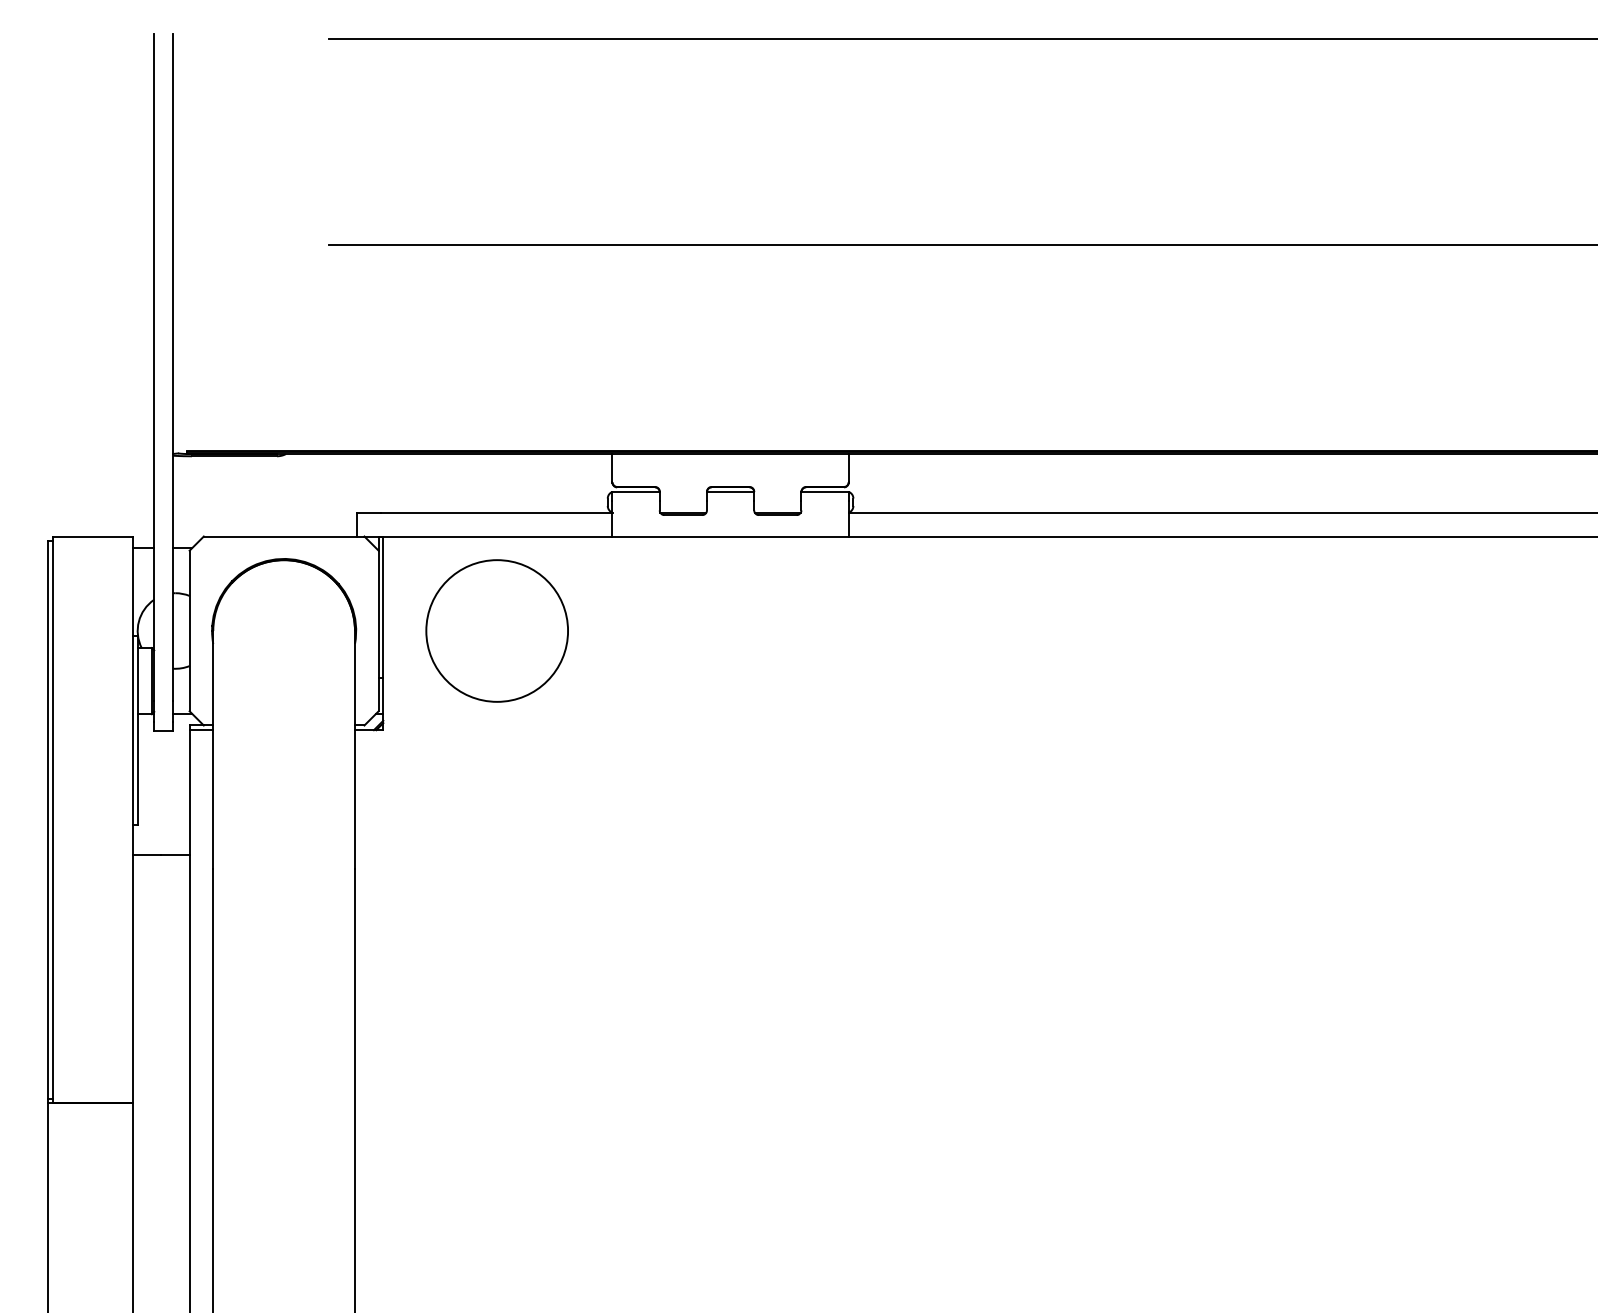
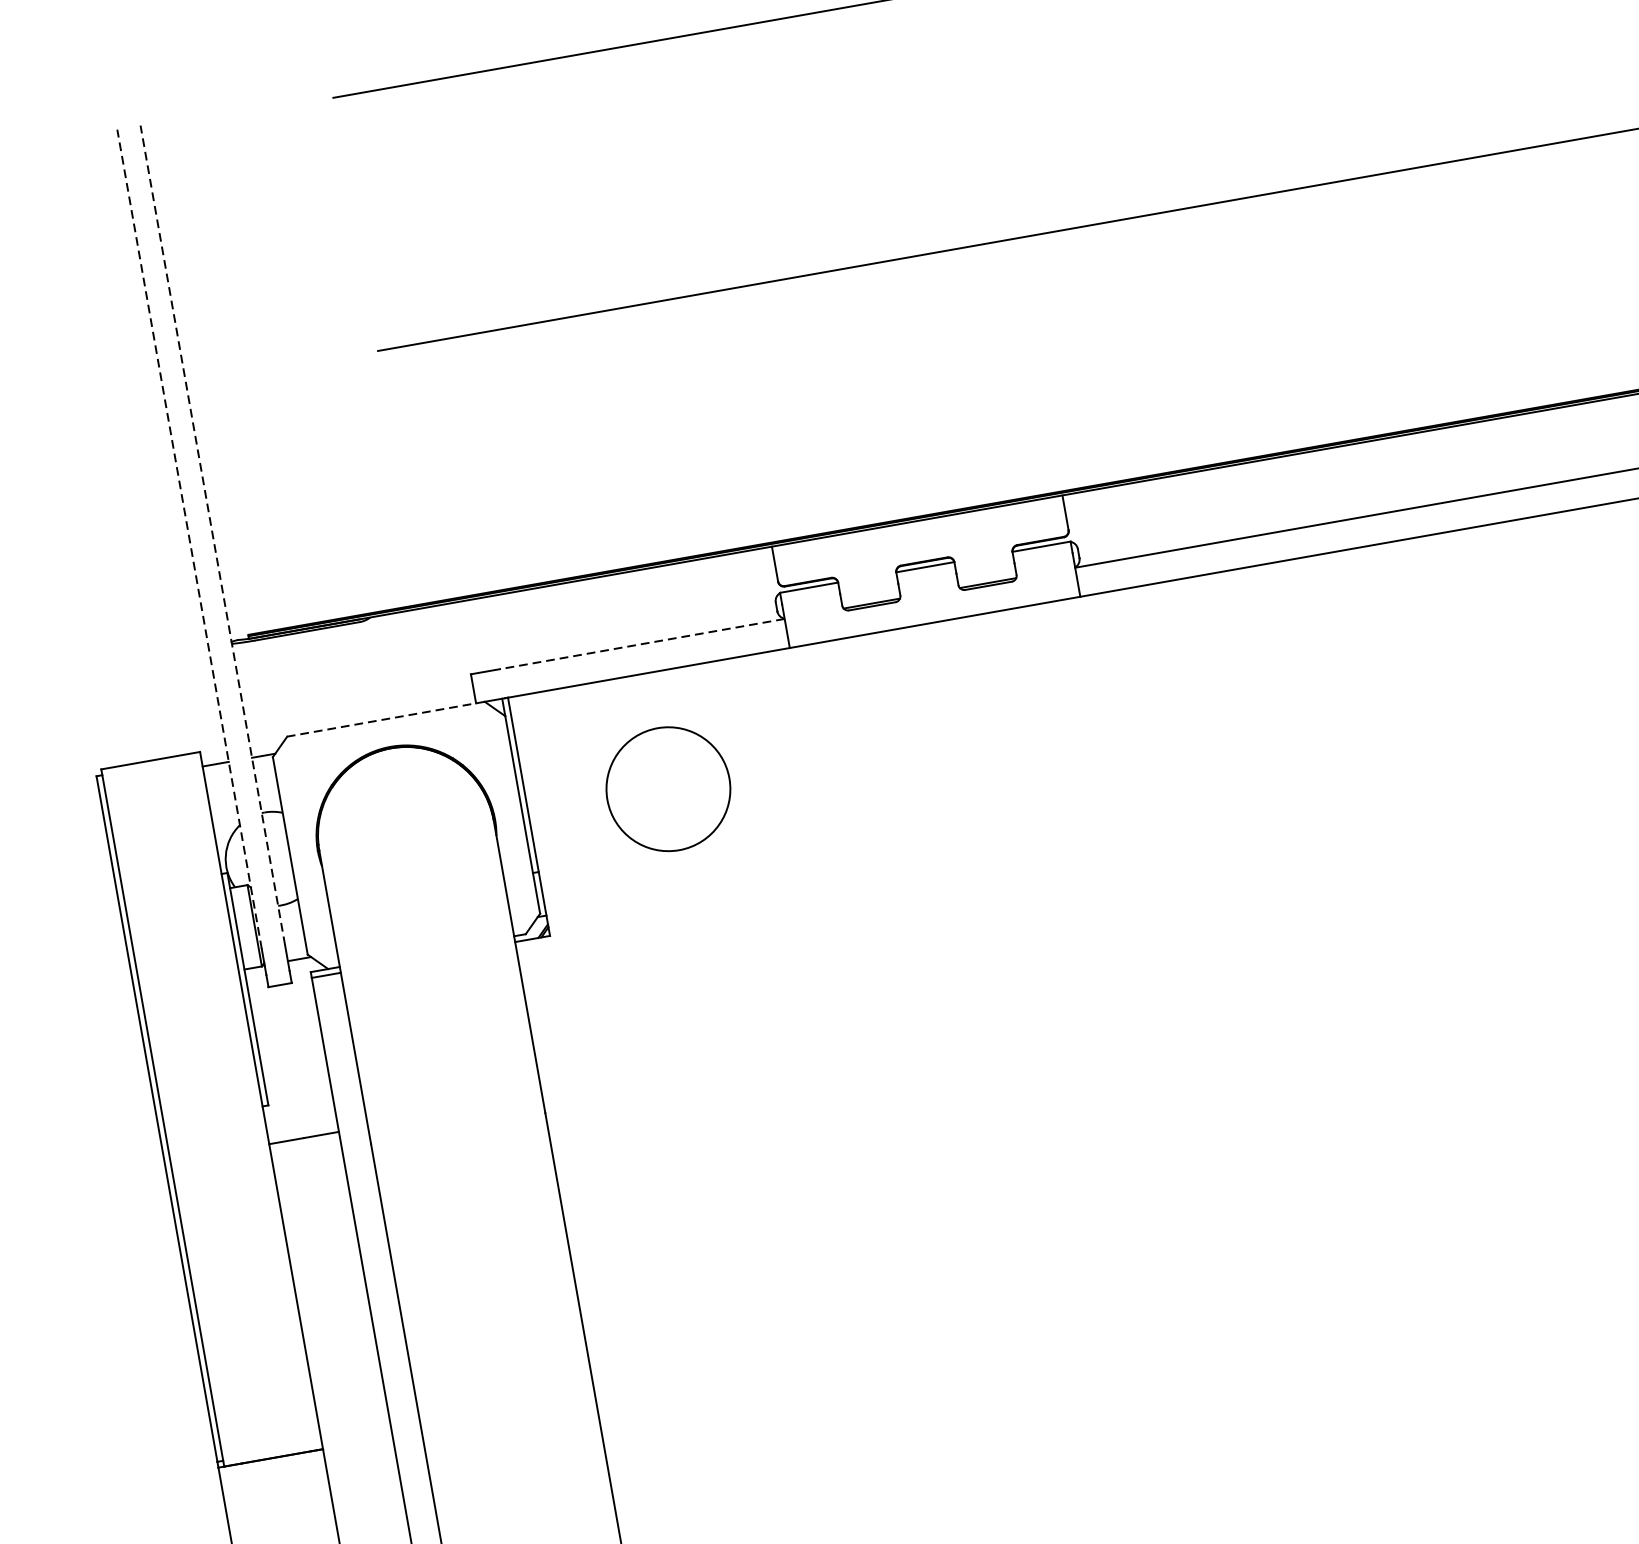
line: (154, 366) -> (189, 538), solid -> dashed
line: (173, 366) -> (213, 534), solid -> dashed
line: (496, 512) -> (641, 643), solid -> dashed
line: (283, 536) -> (385, 719), solid -> dashed
circle: (496, 630) -> (667, 788), size x0.7

